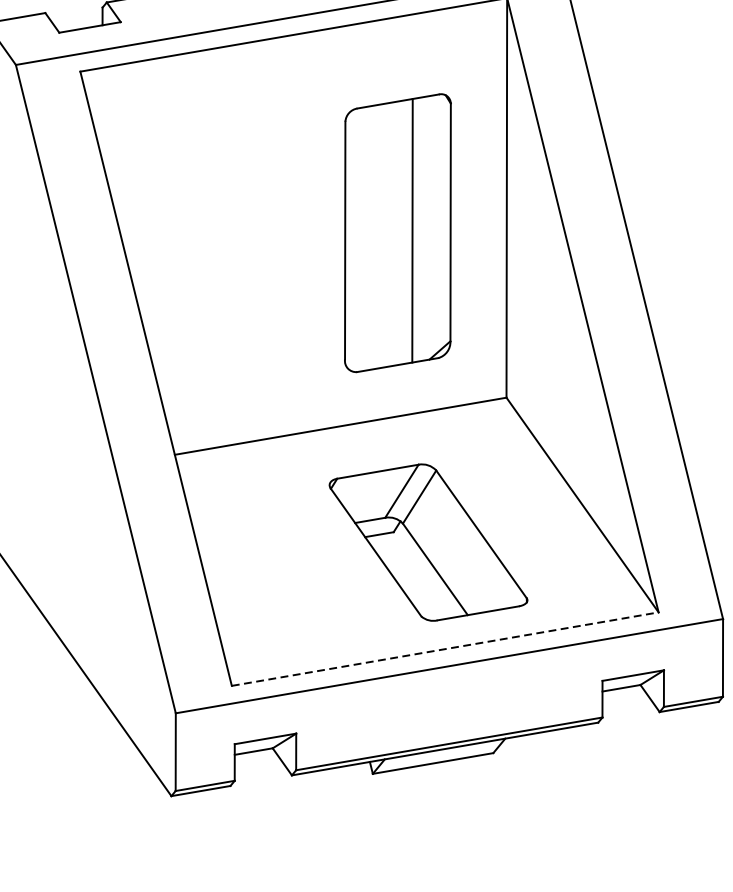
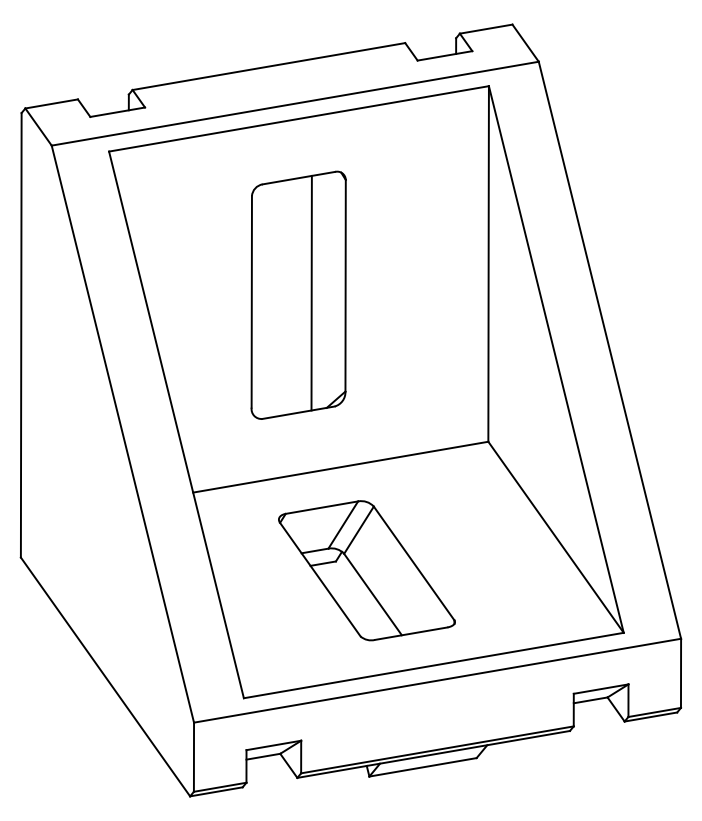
part: (397, 232) -> (298, 294), moved
part: (428, 542) -> (366, 570), moved
line: (444, 649) -> (433, 665), dashed -> solid

